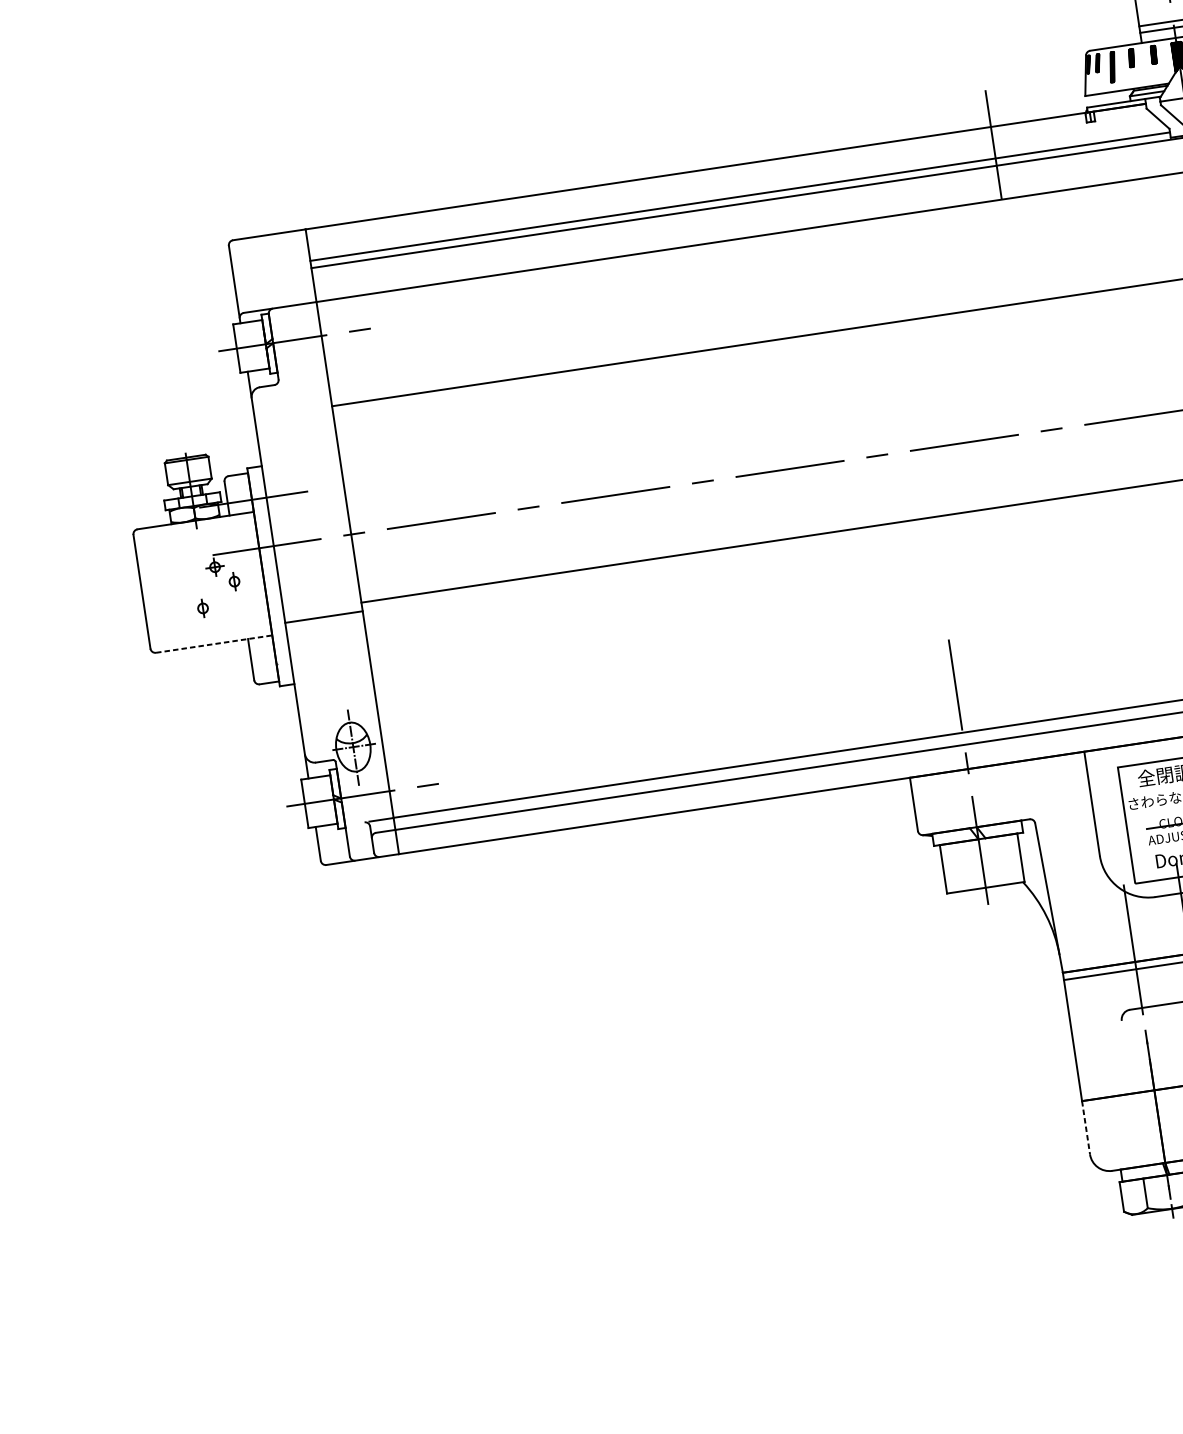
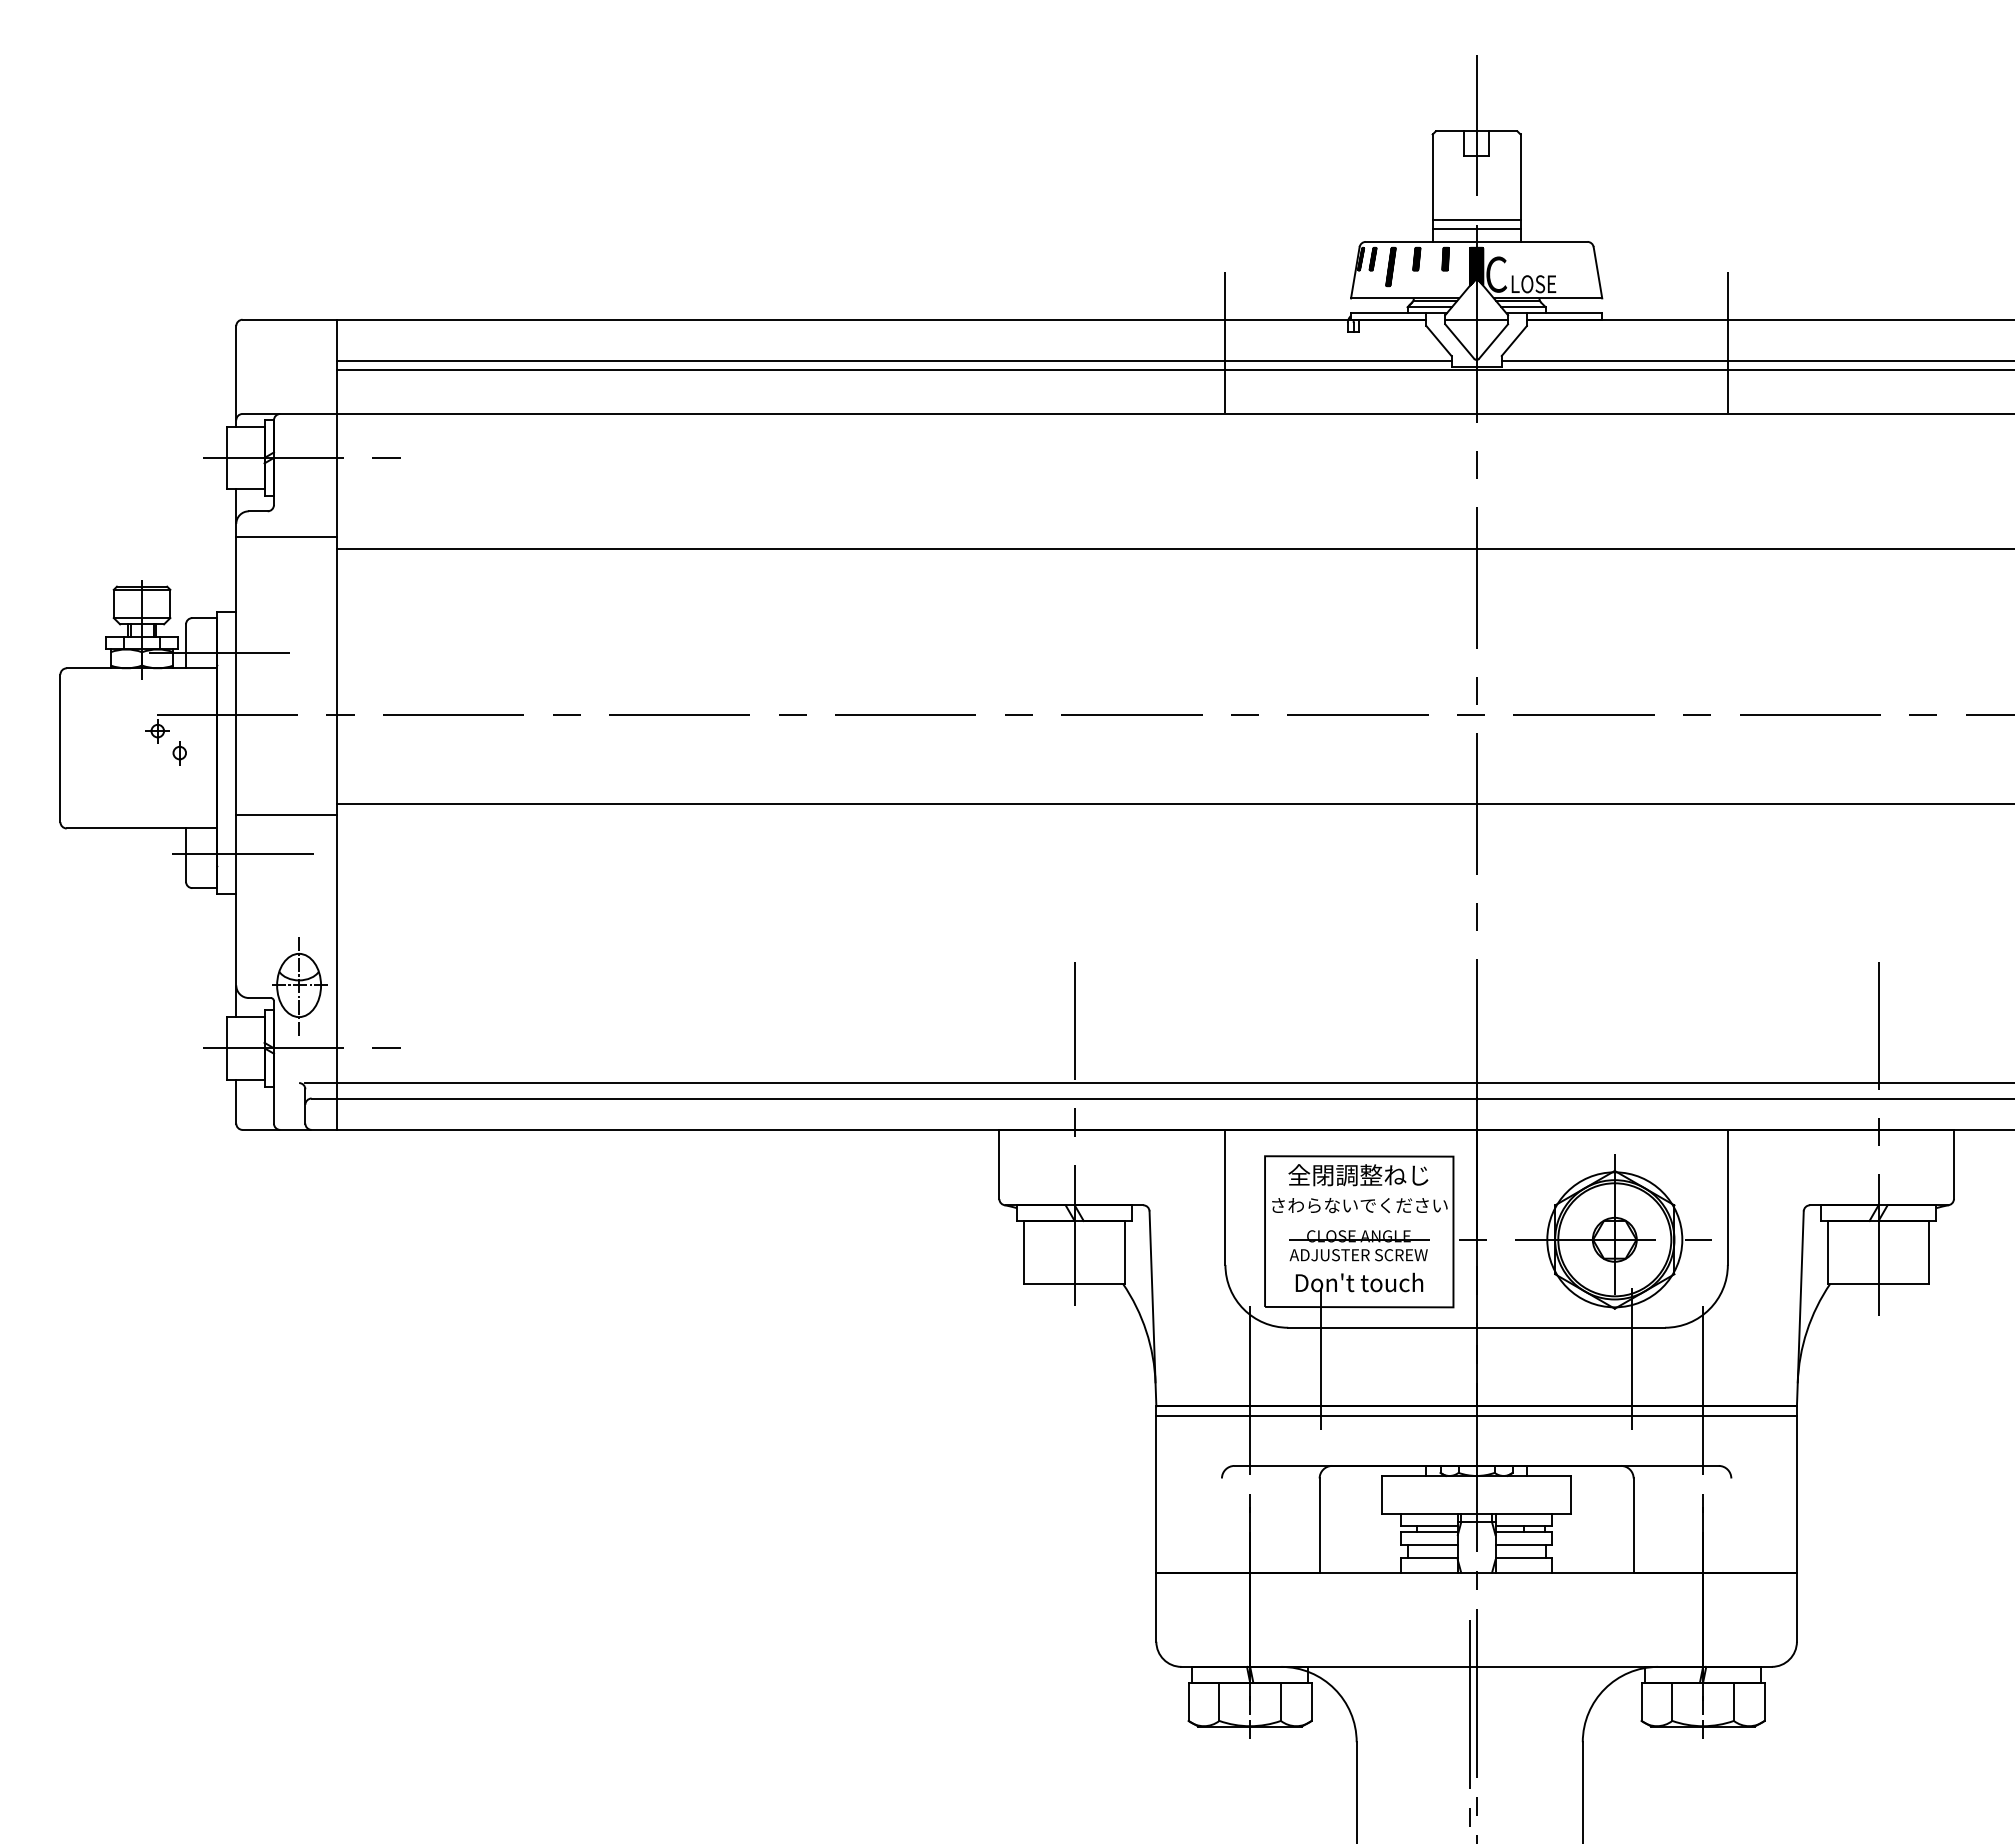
line: (291, 403) -> (286, 537), added
part: (202, 608) -> (134, 781), removed
line: (214, 644) -> (142, 828), dashed -> solid
line: (293, 651) -> (241, 853), added
line: (1086, 1127) -> (1156, 1607), dashed -> solid

